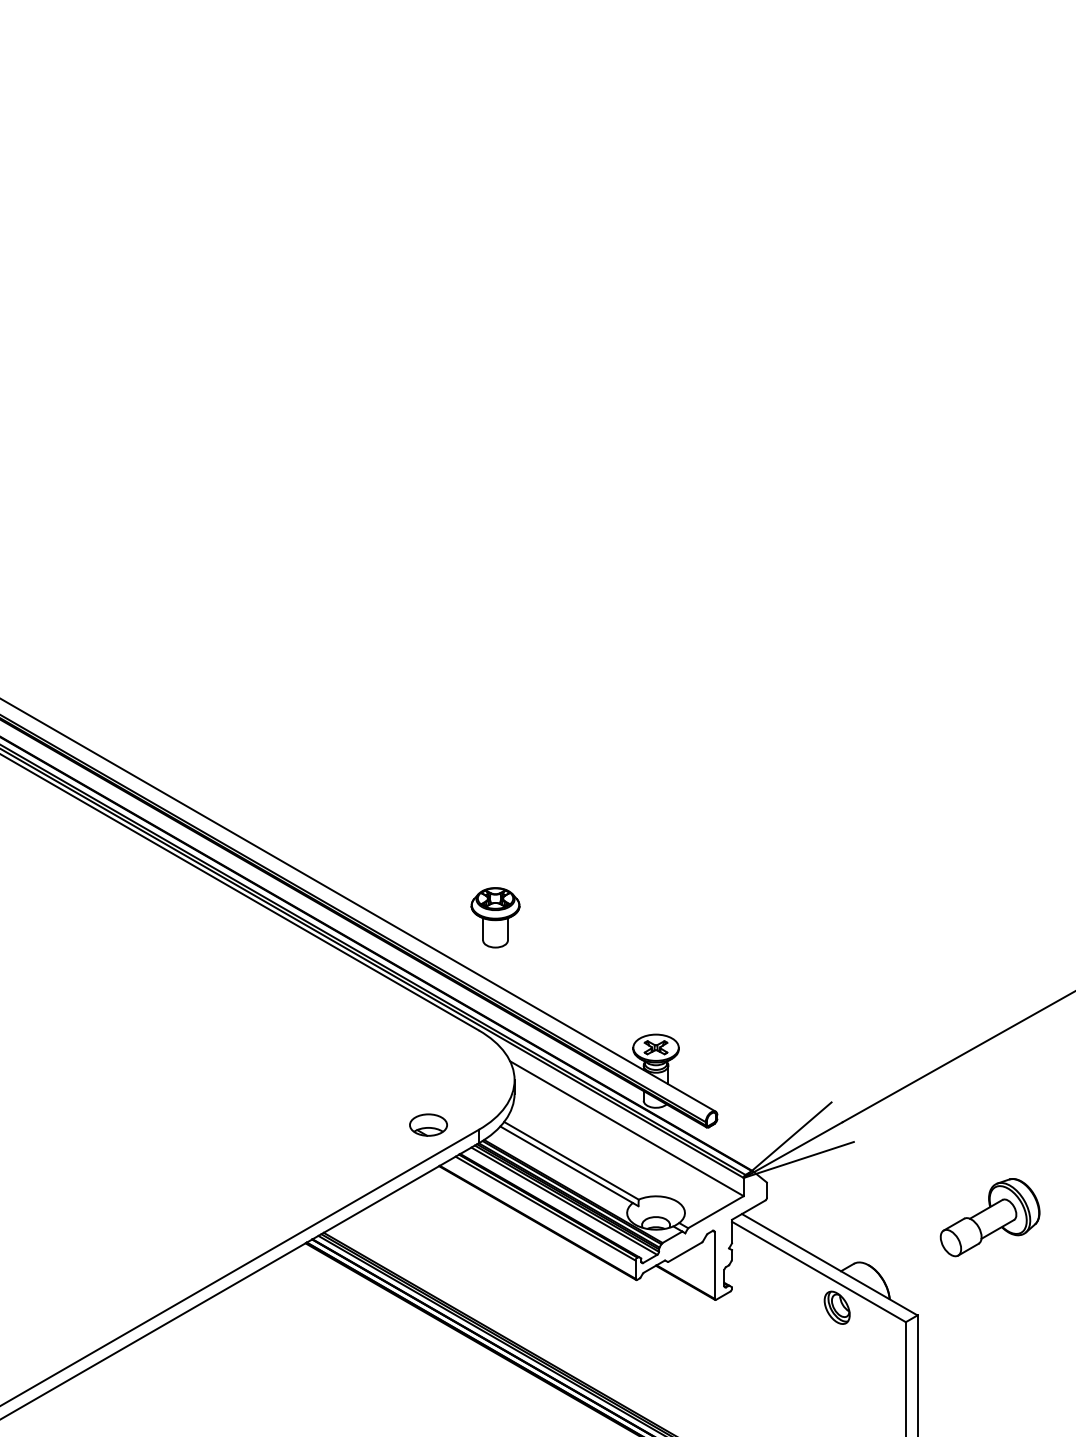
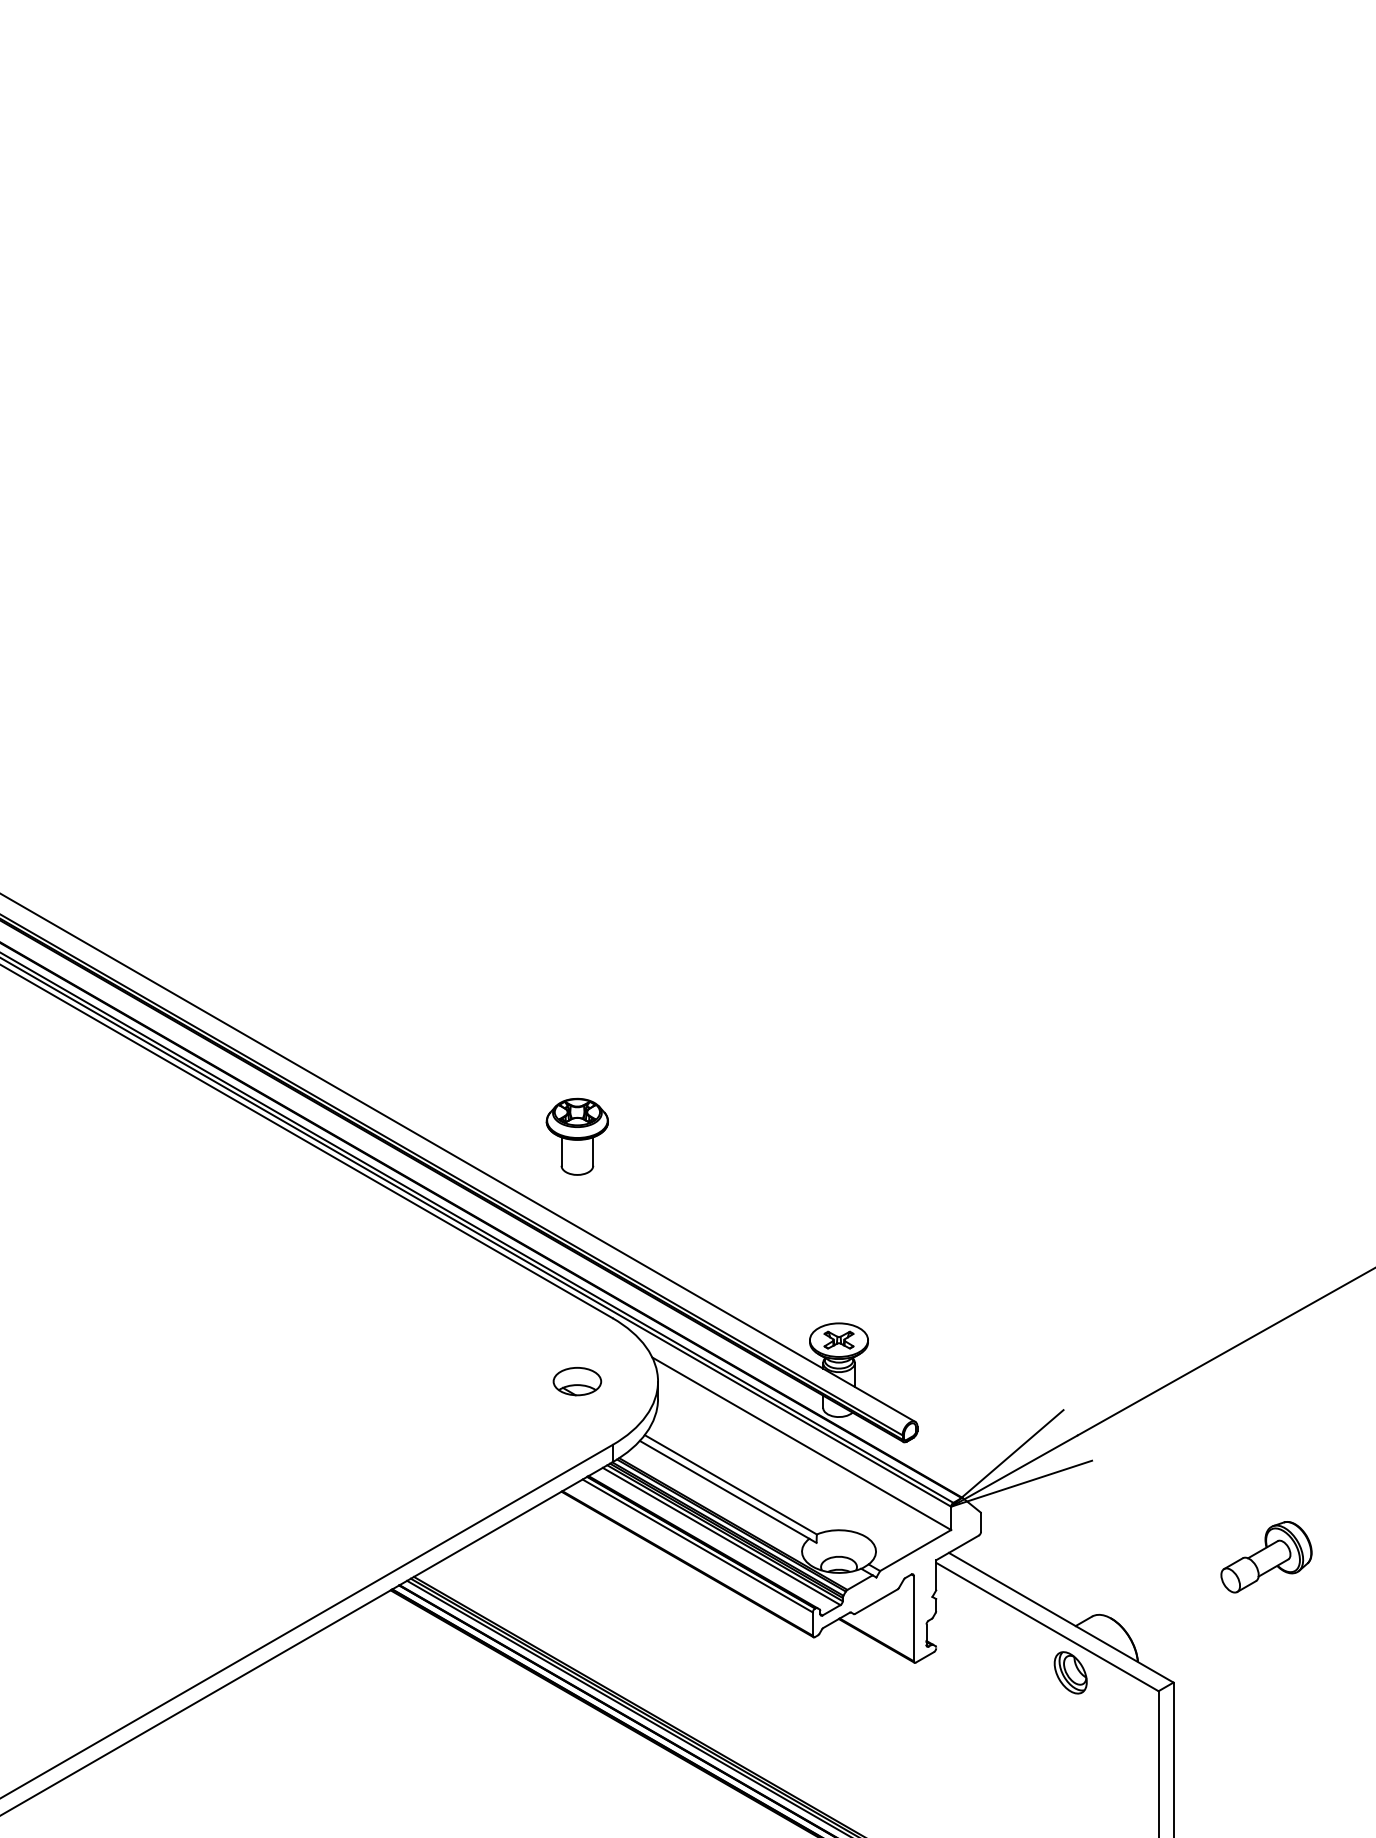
part: (495, 917) -> (577, 1136), moved
part: (428, 1124) -> (577, 1380), moved
part: (990, 1216) -> (1266, 1556), size x0.71

